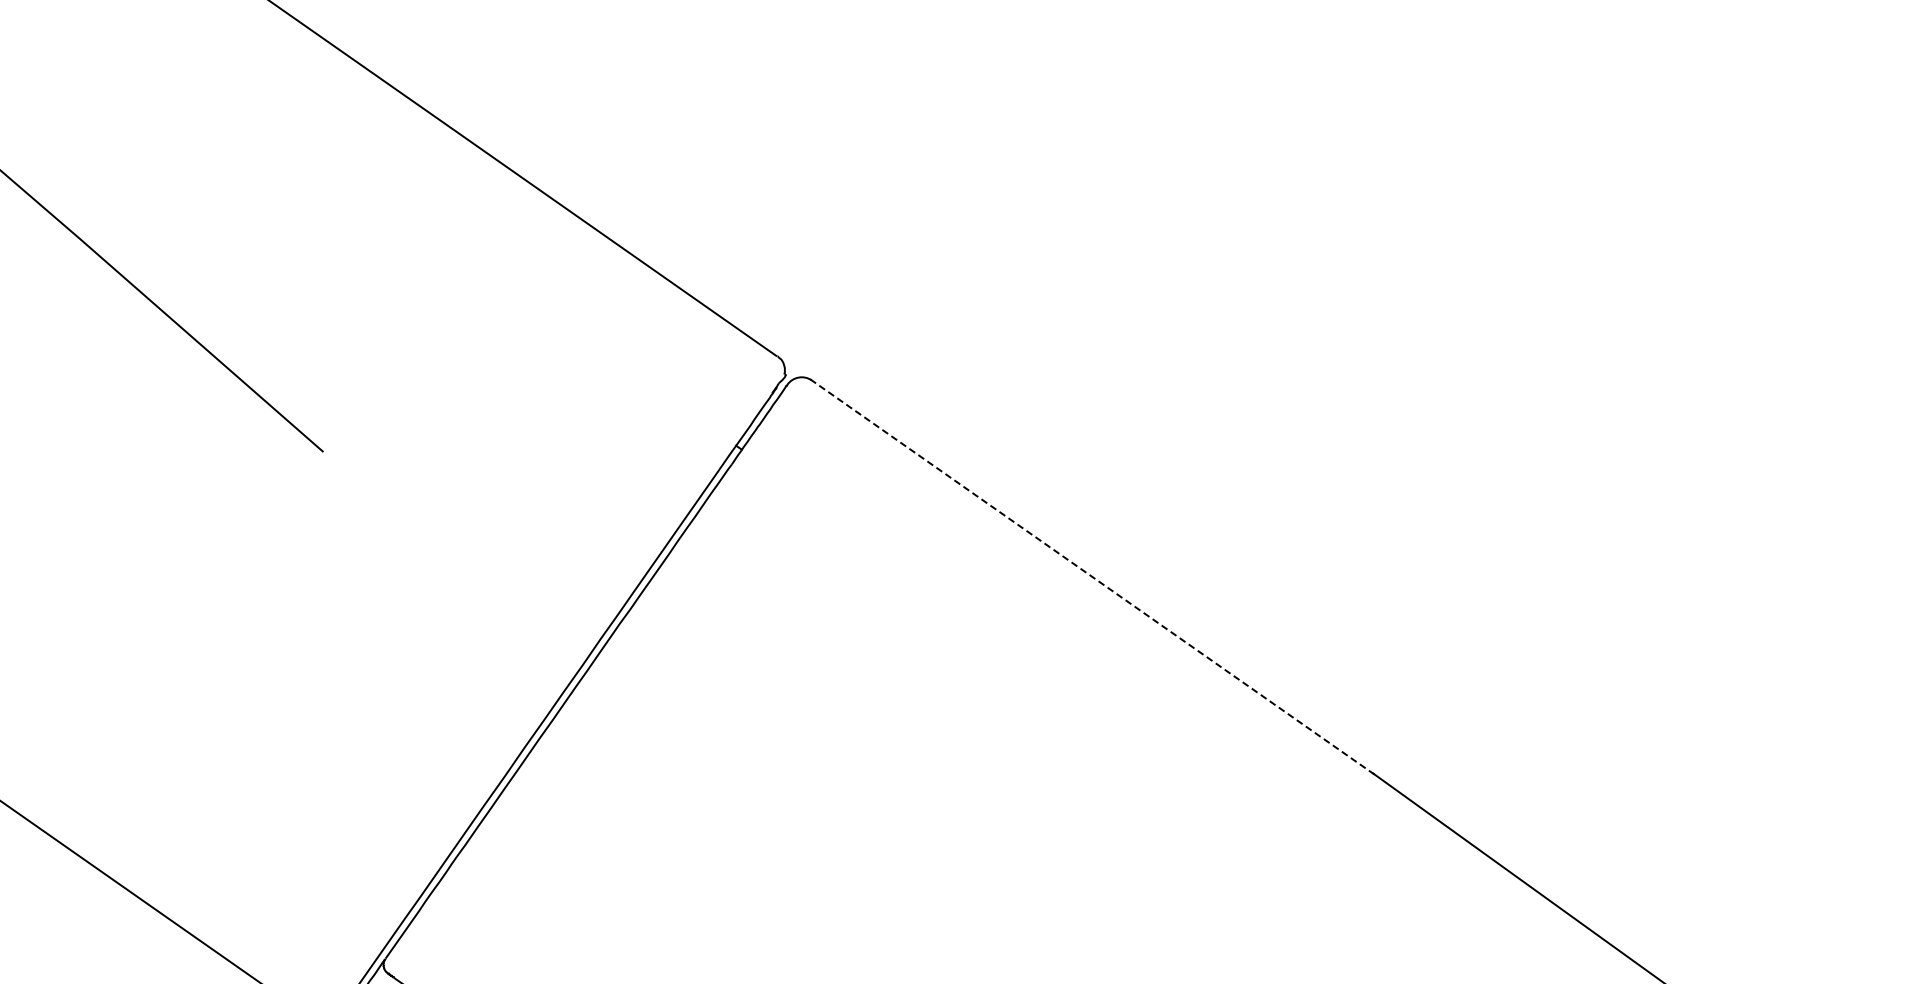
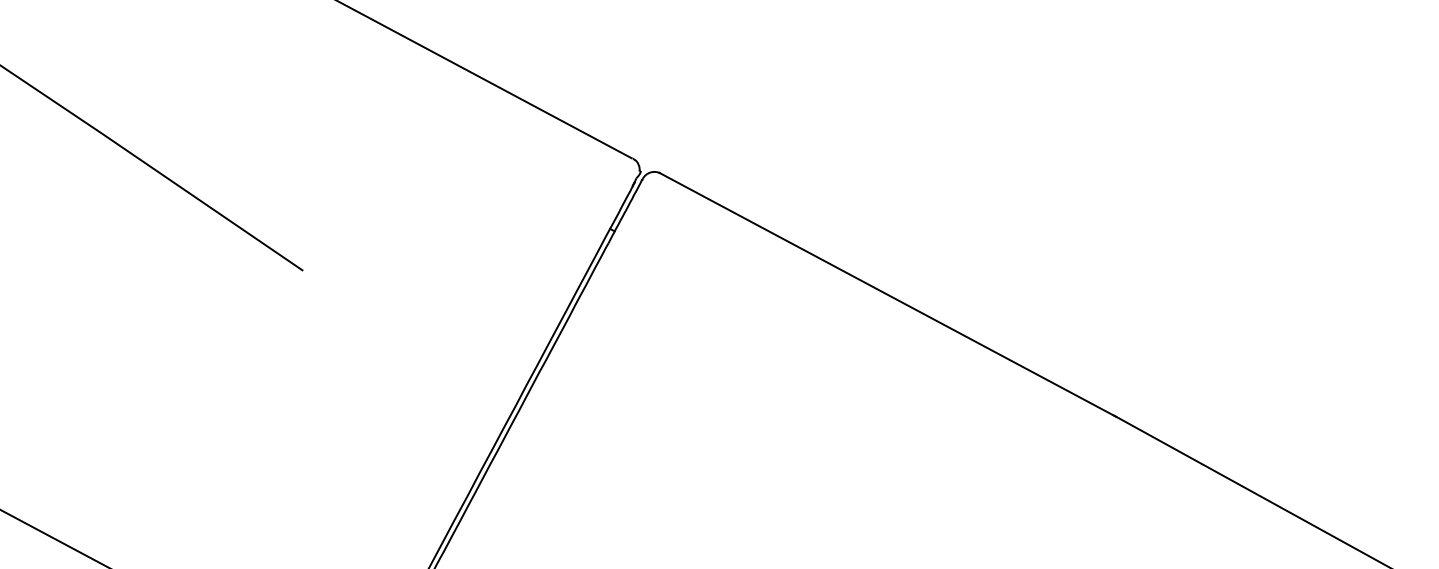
line: (1093, 577) -> (888, 294), dashed -> solid

